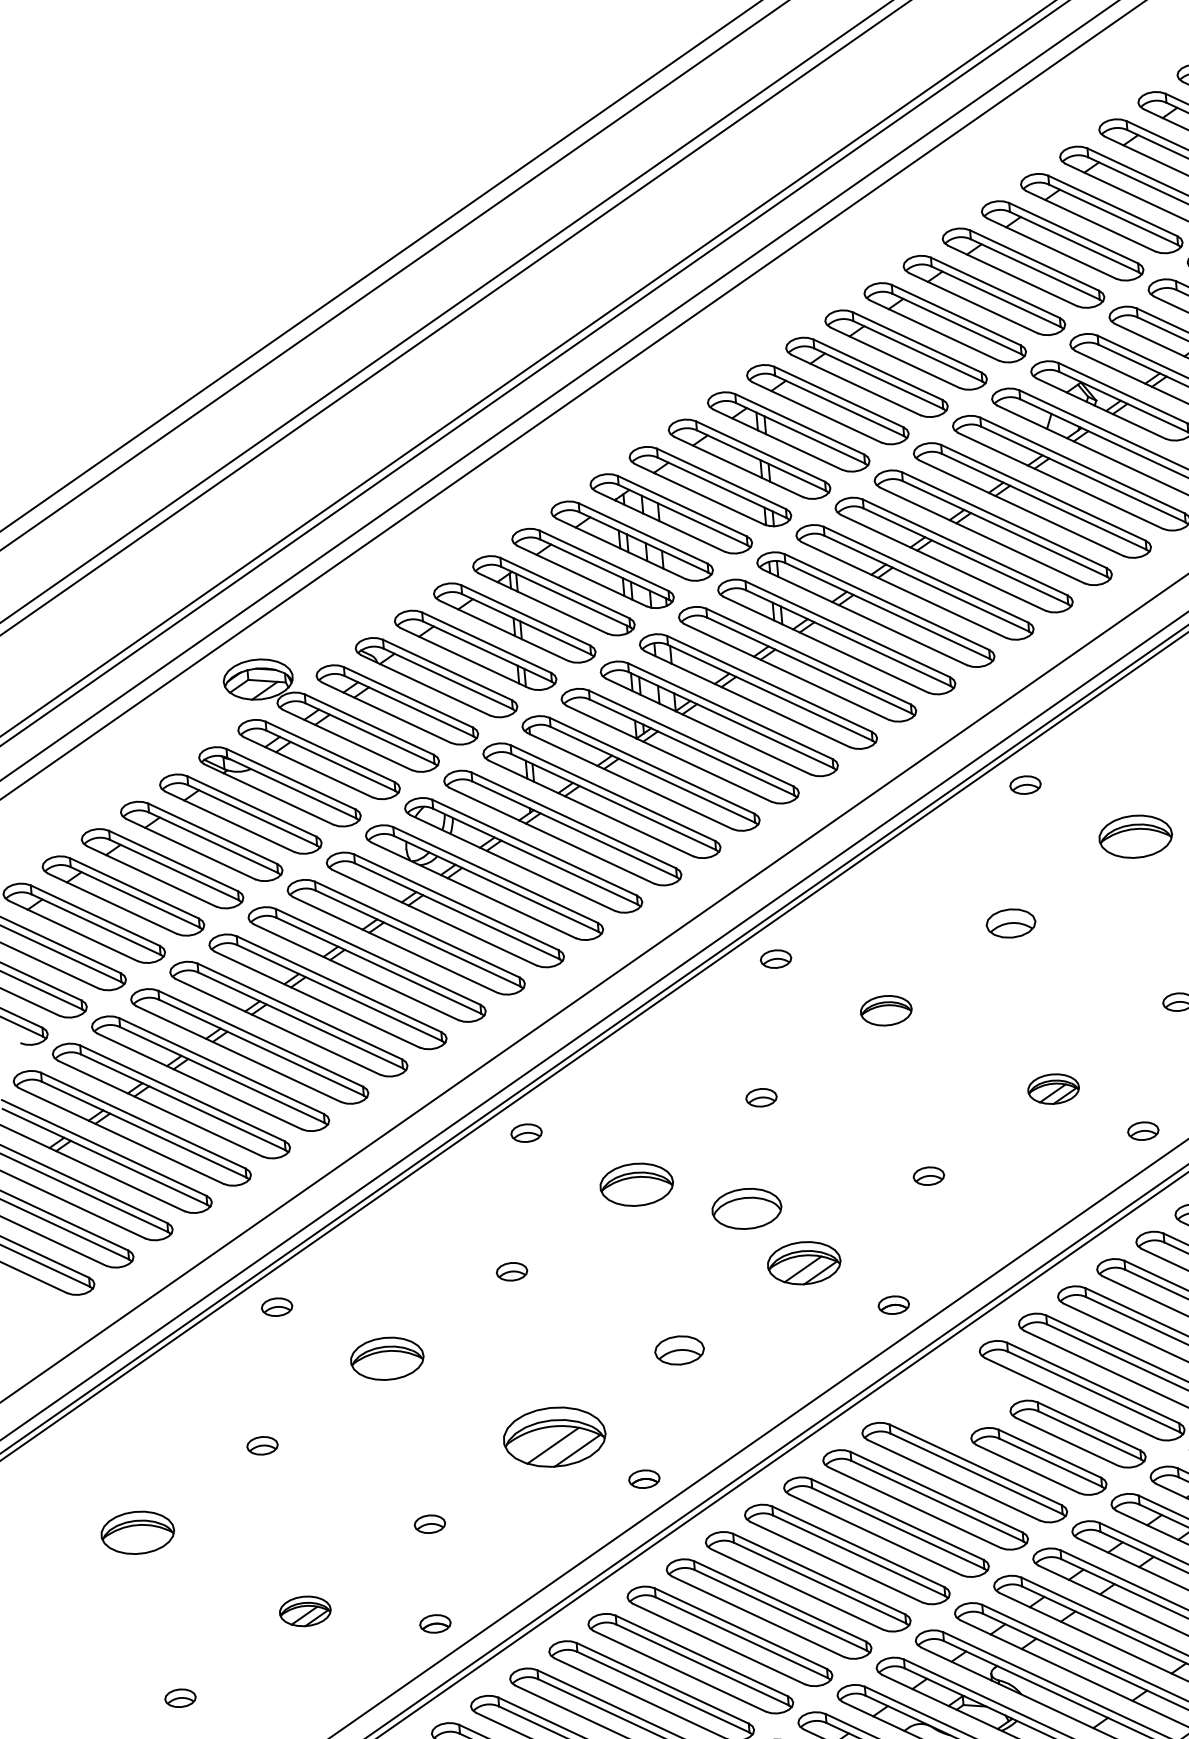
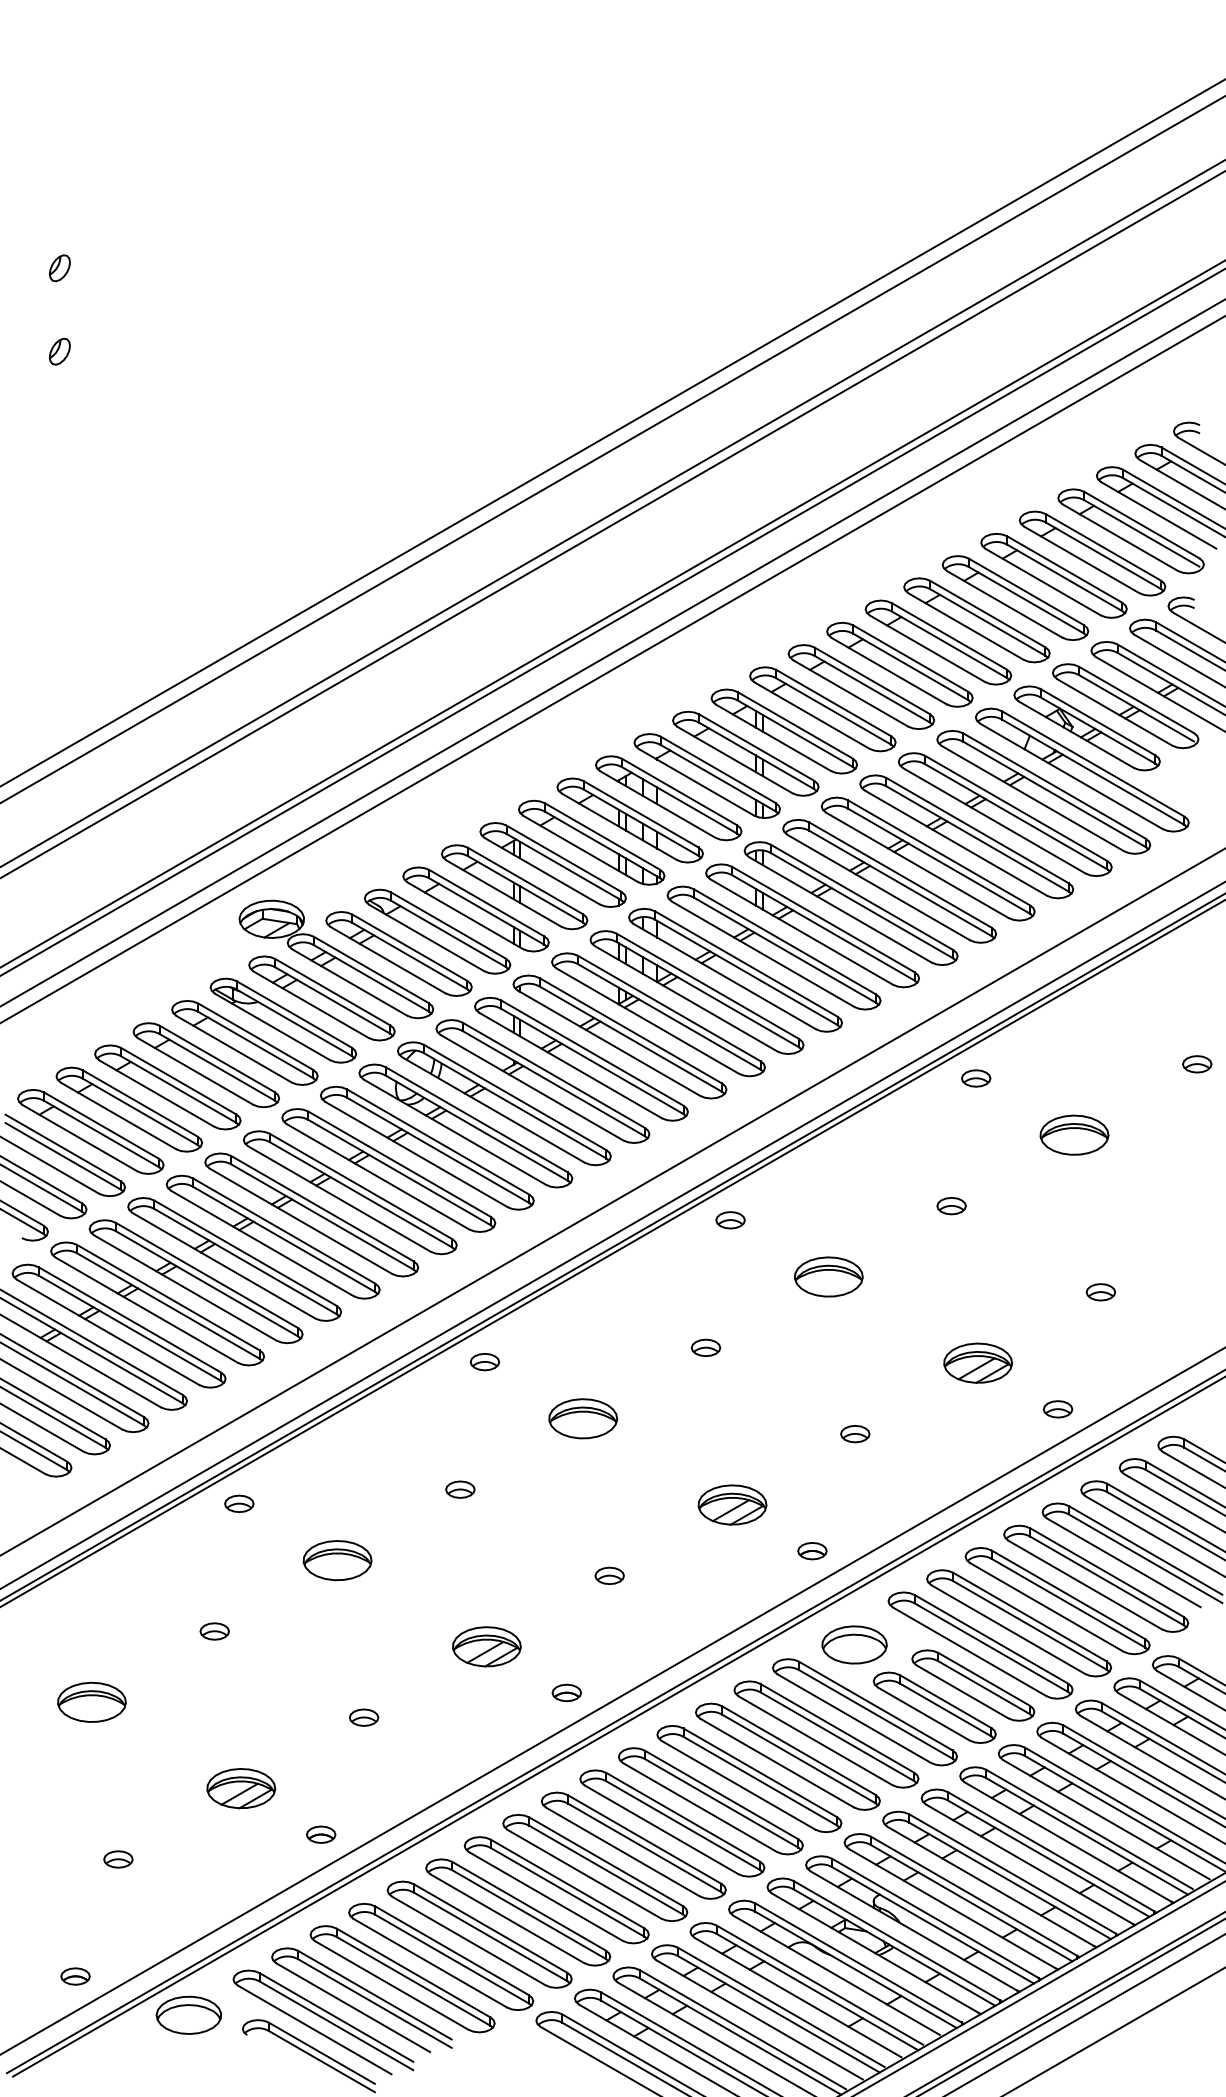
part: (1010, 924) -> (951, 1206), size x0.62
part: (885, 1010) -> (828, 1276), size x1.43
part: (1052, 1088) -> (977, 1362), size x1.43
part: (746, 1208) -> (854, 1644), moved
part: (679, 1349) -> (609, 1575), size x0.62
part: (554, 1436) -> (486, 1646), size x0.71
part: (305, 1611) -> (241, 1788), size x1.43
part: (435, 1623) -> (321, 1834), moved

